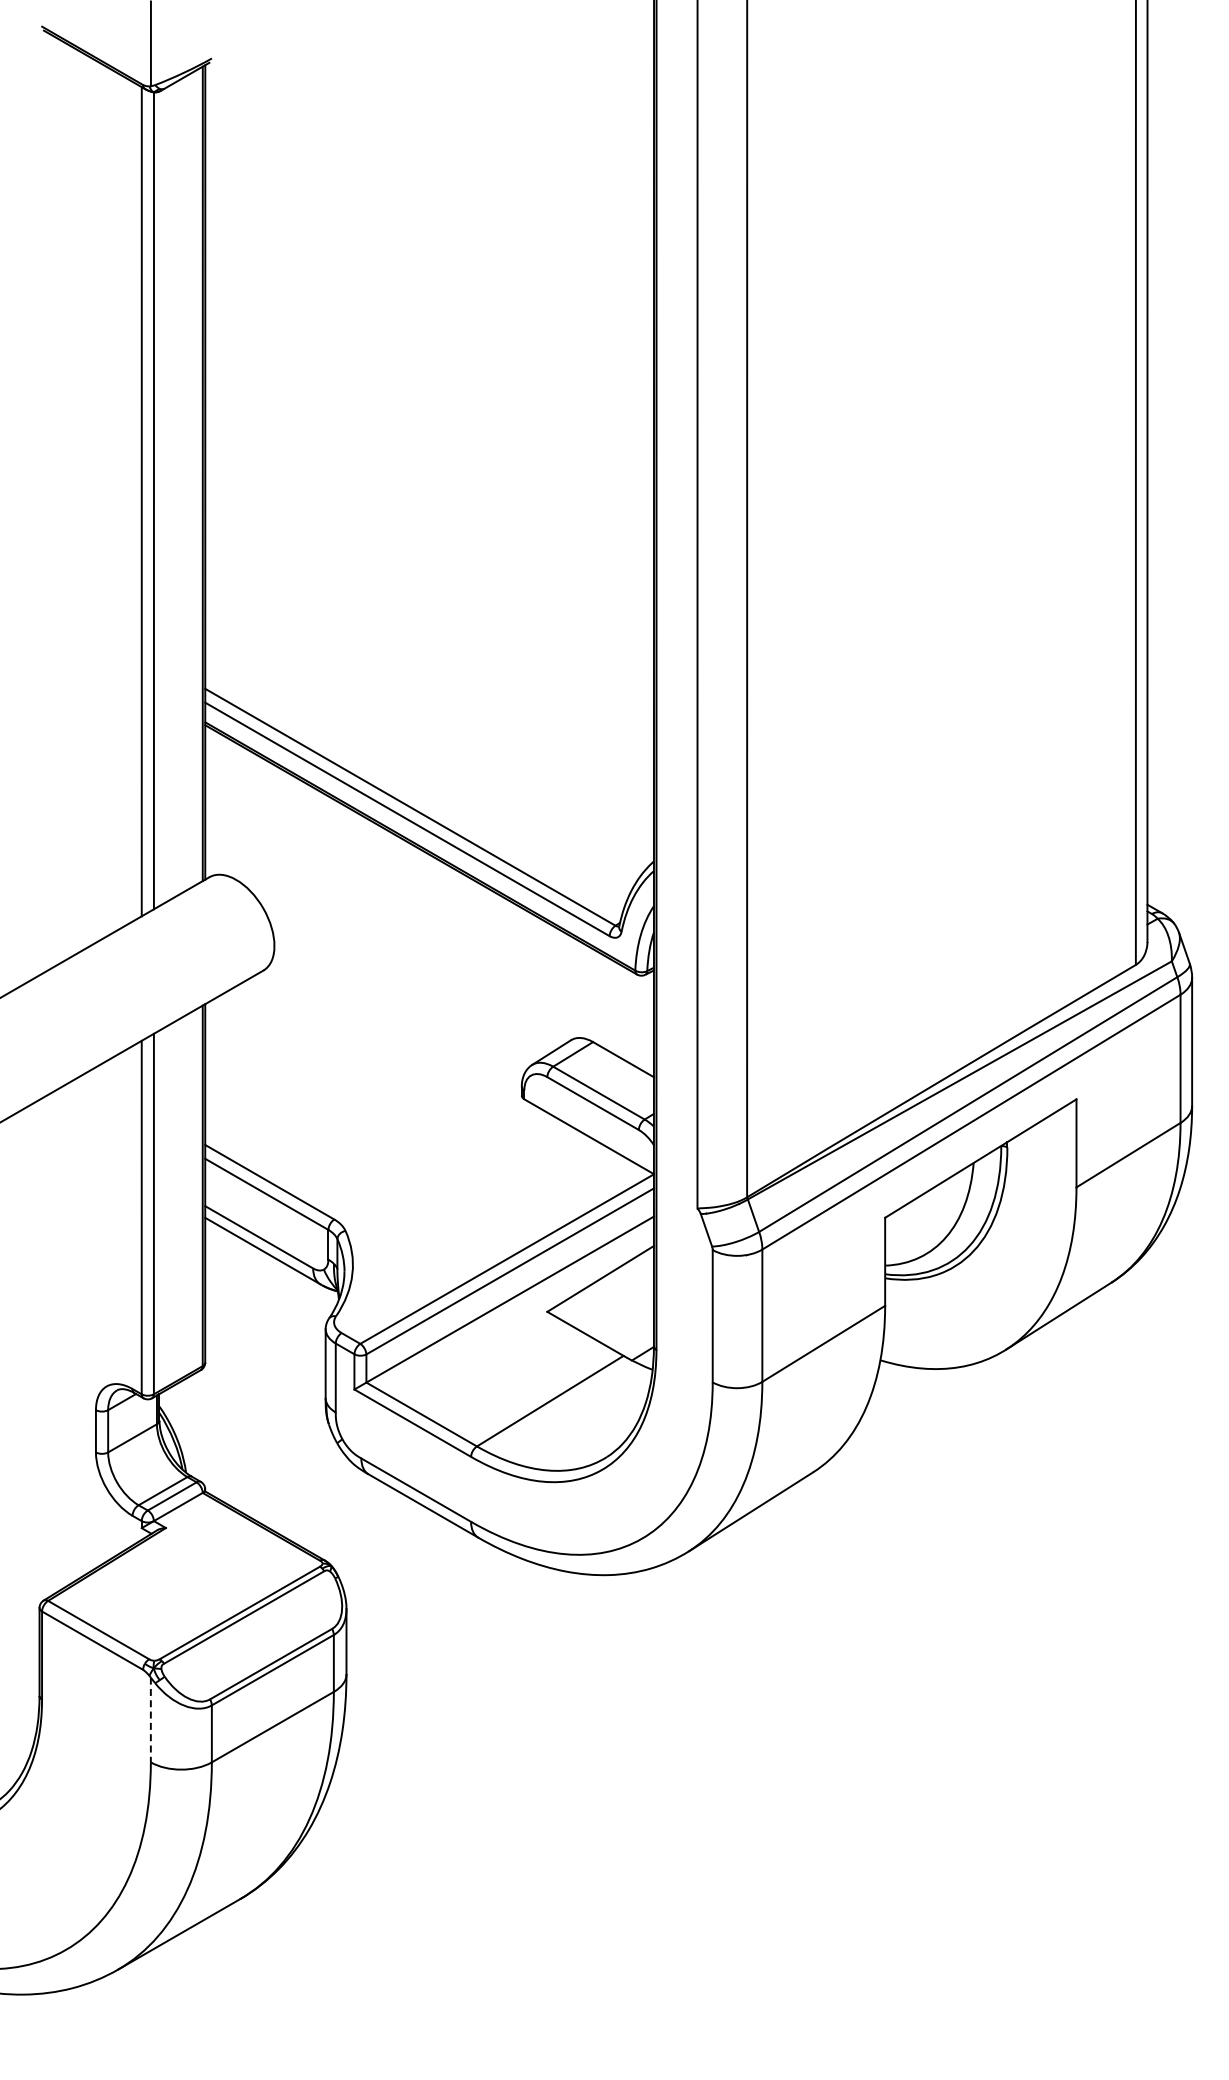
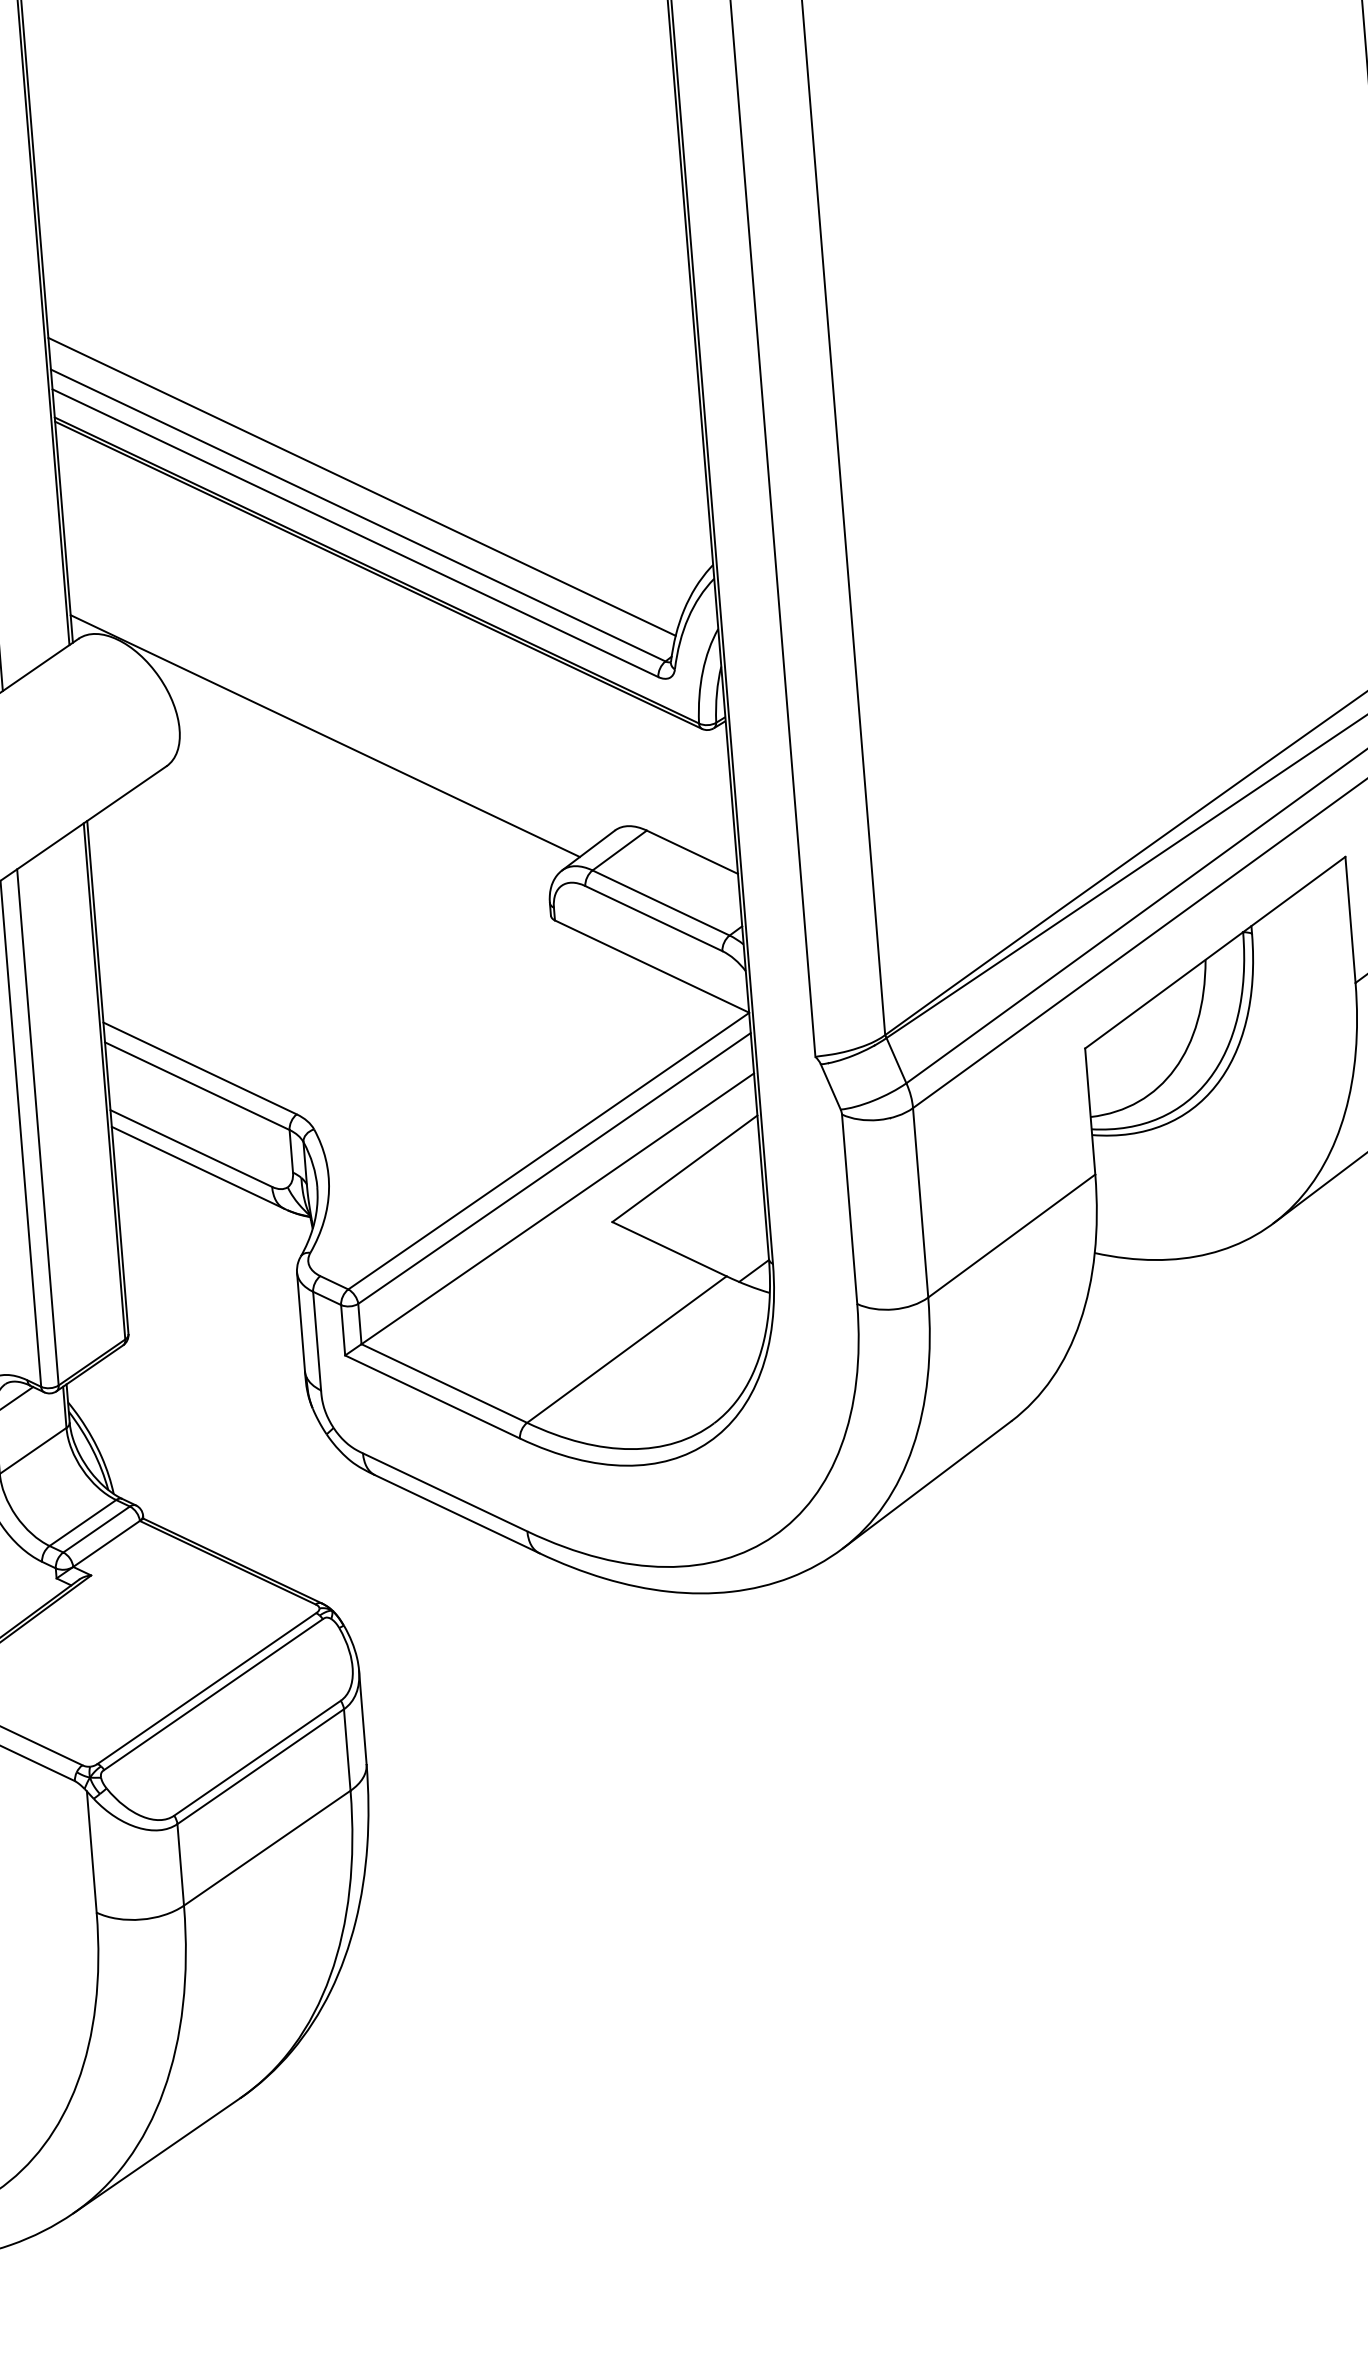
line: (414, 787) -> (361, 486), added
line: (375, 958) -> (325, 736), added
line: (150, 1720) -> (91, 1852), dashed -> solid

